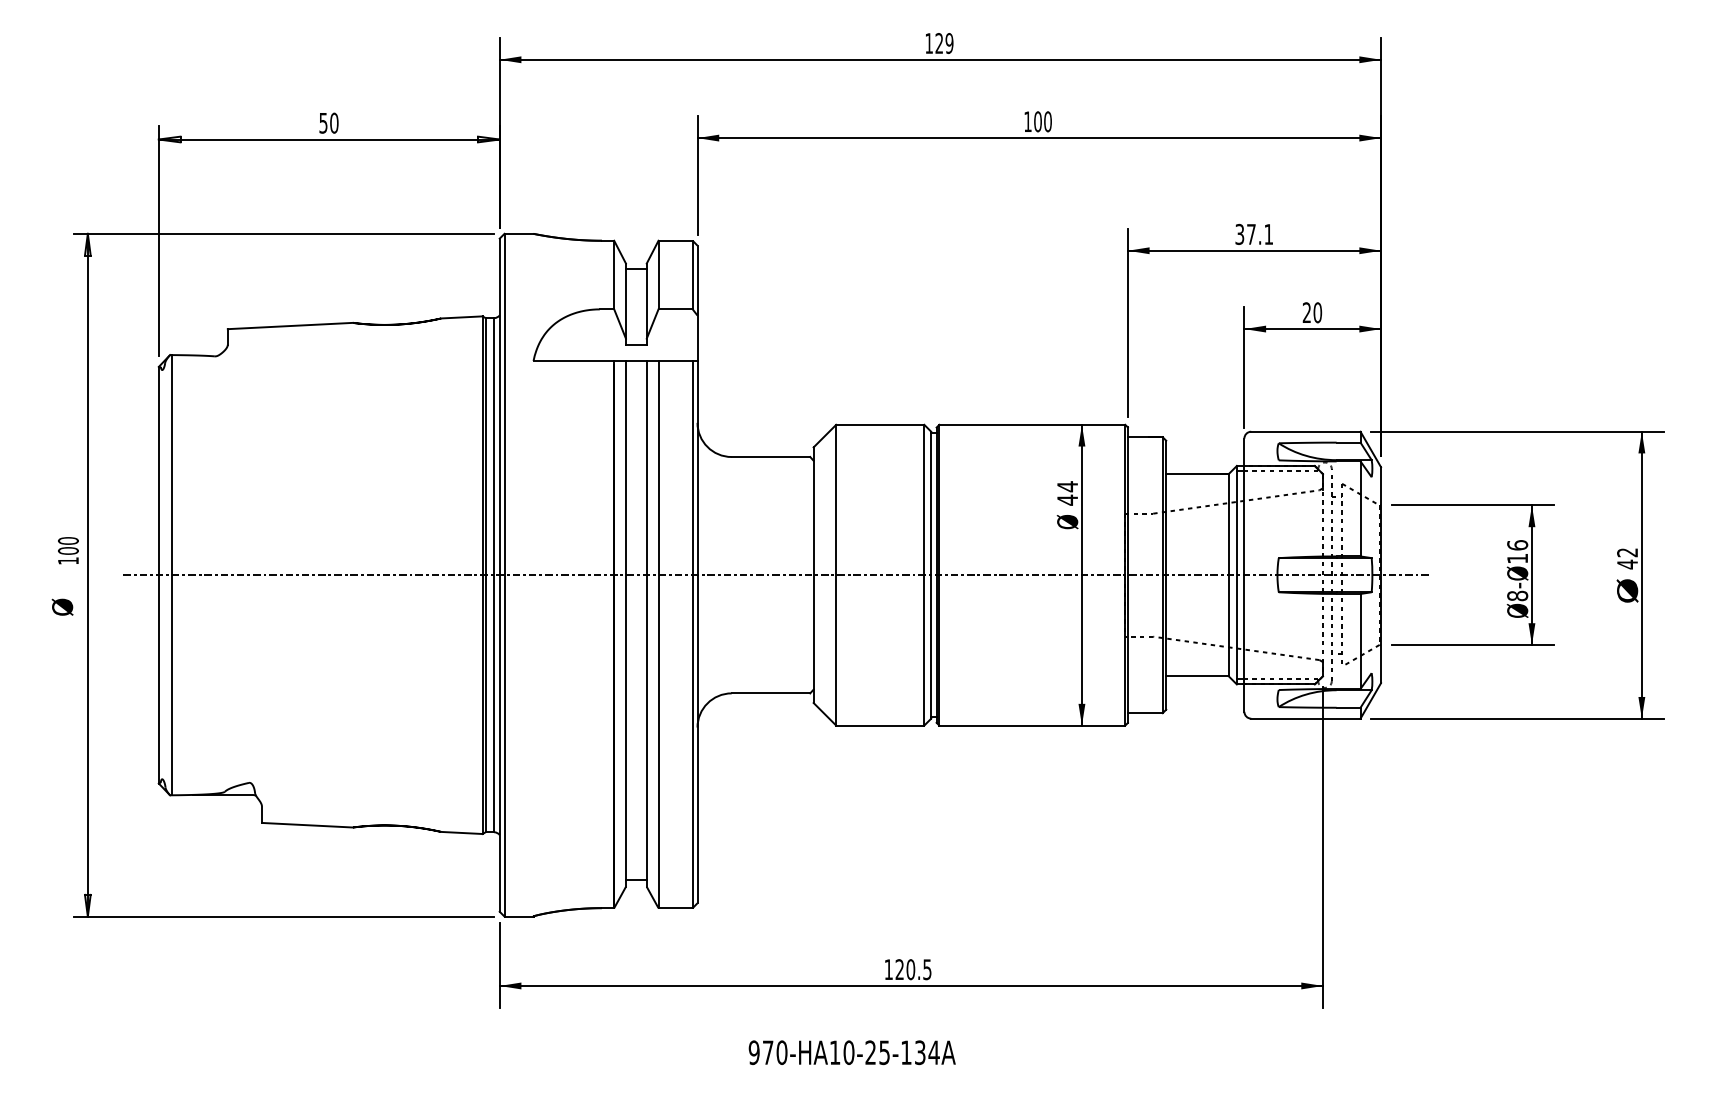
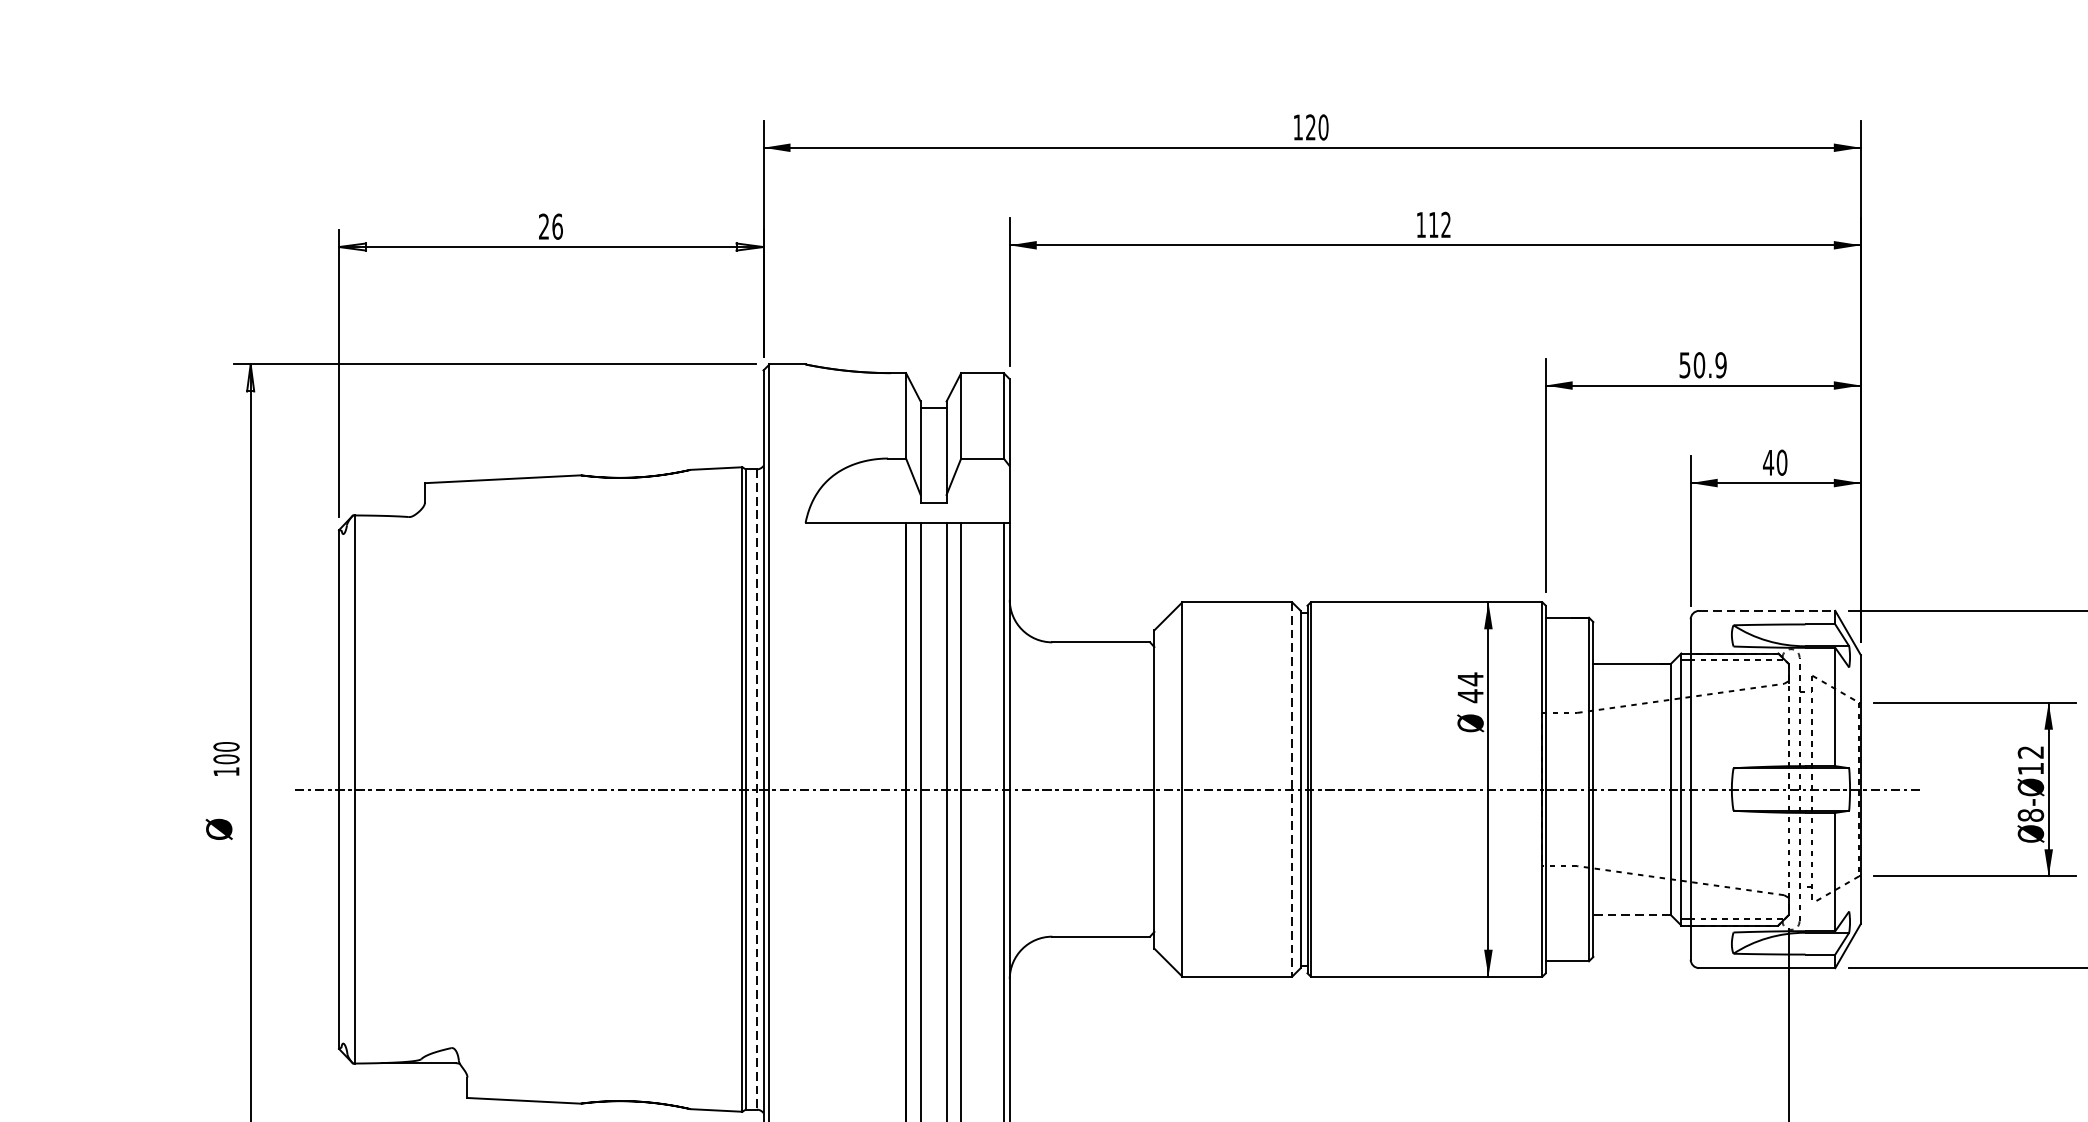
text: (949, 43) -> (1323, 127), 129 -> 120
text: (1042, 121) -> (1439, 224), 100 -> 112
text: (328, 122) -> (550, 225), 50 -> 26
text: (1254, 233) -> (1703, 364), 37.1 -> 50.9
text: (1306, 312) -> (1768, 462), 20 -> 40
line: (1305, 431) -> (1766, 610), solid -> dashed
text: (1517, 545) -> (2030, 752), Ø8-Ø16 -> Ø8-Ø12
line: (494, 575) -> (756, 789), solid -> dashed
line: (924, 575) -> (1292, 789), solid -> dashed
line: (1196, 676) -> (1631, 915), solid -> dashed

